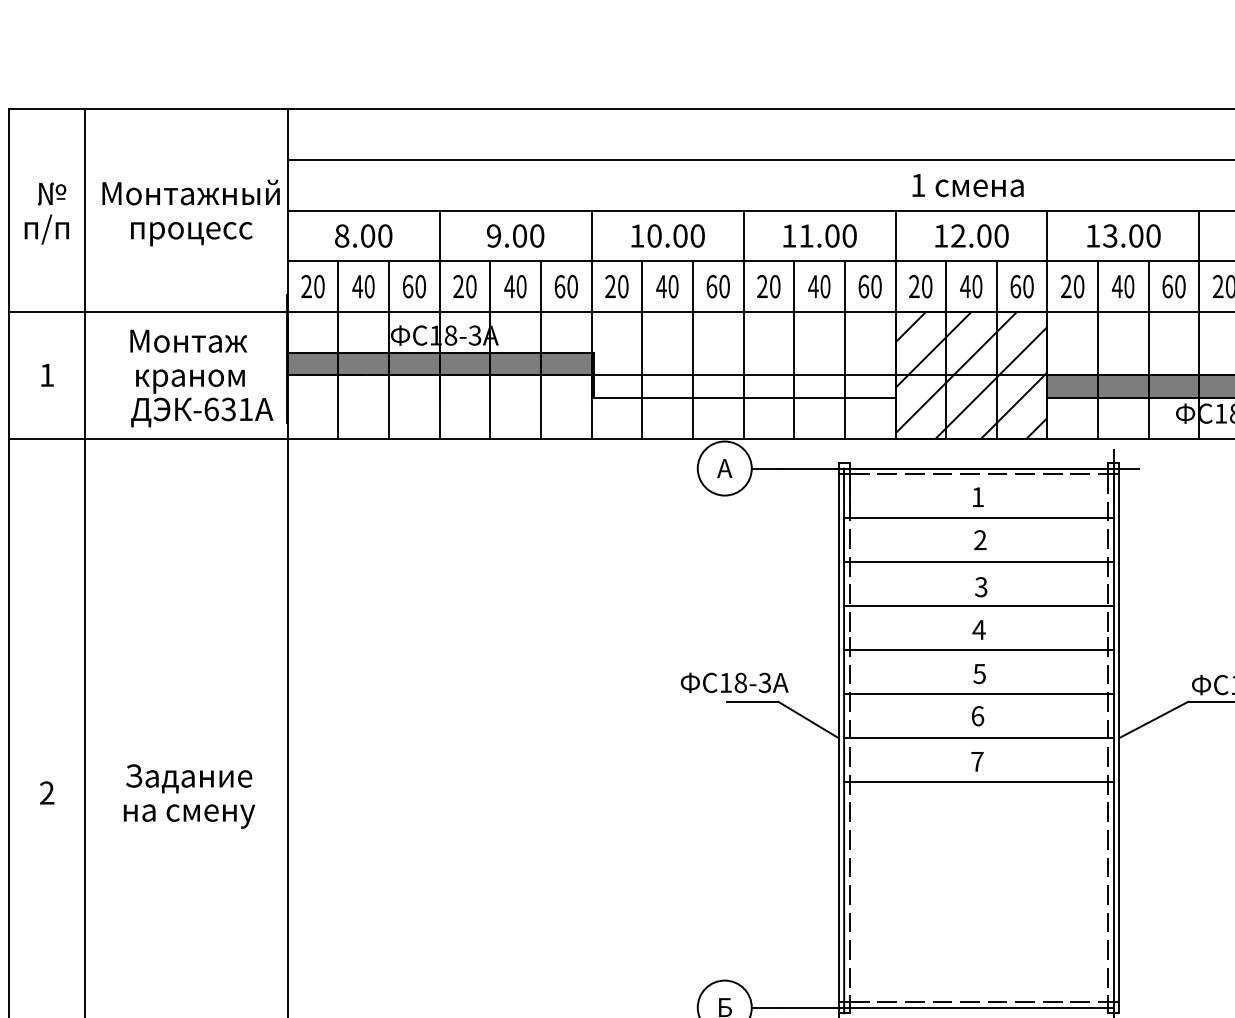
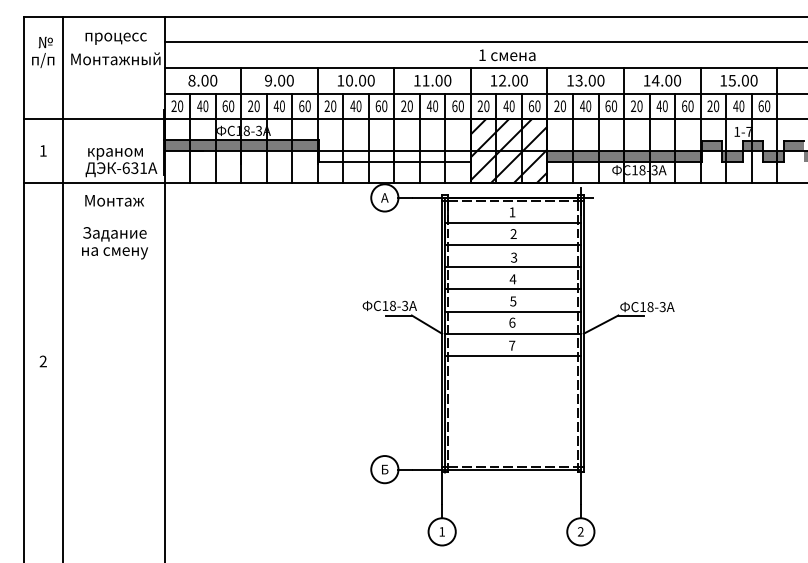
text: (47, 211) -> (43, 51), moved
text: (190, 233) -> (115, 38), moved
text: (188, 340) -> (114, 200), moved
text: (190, 797) -> (115, 243), moved

